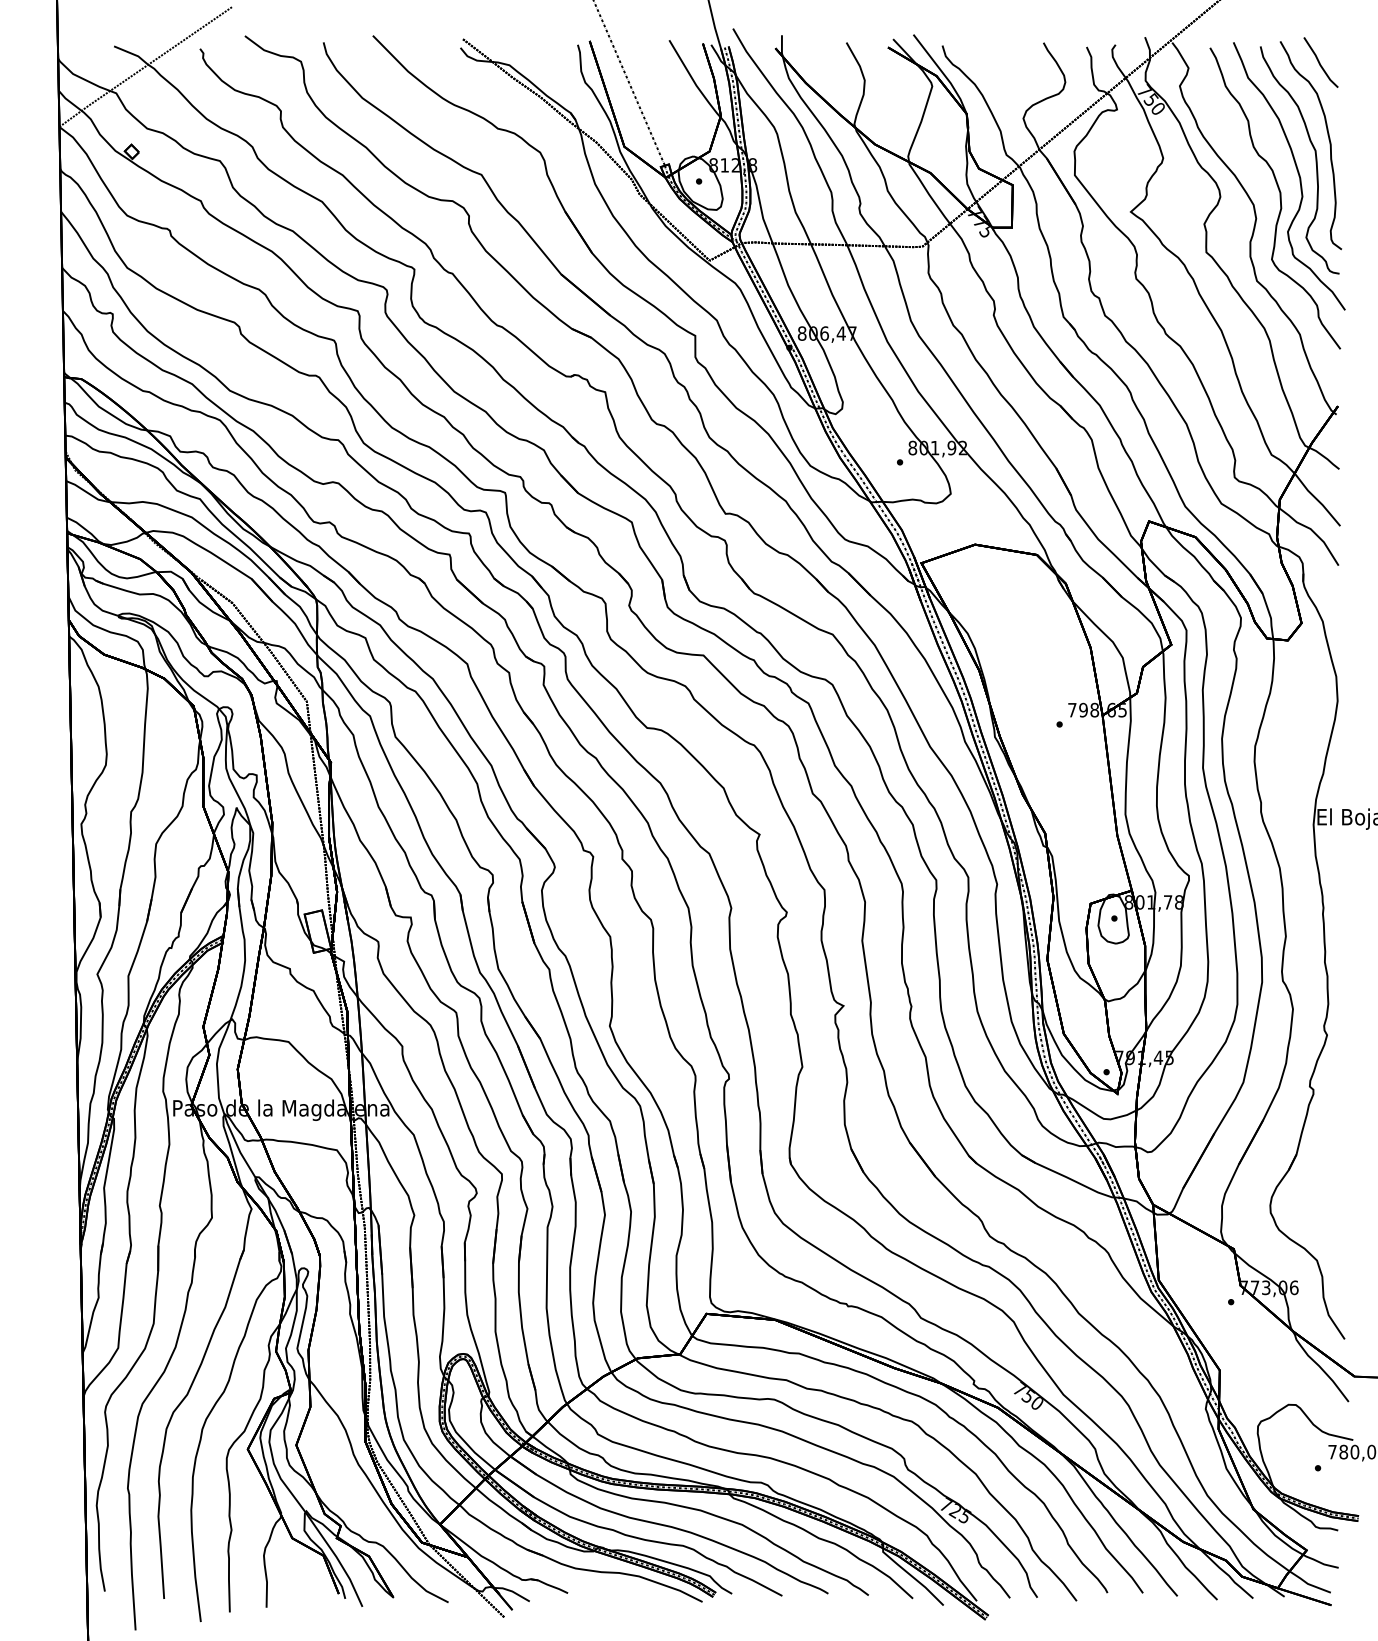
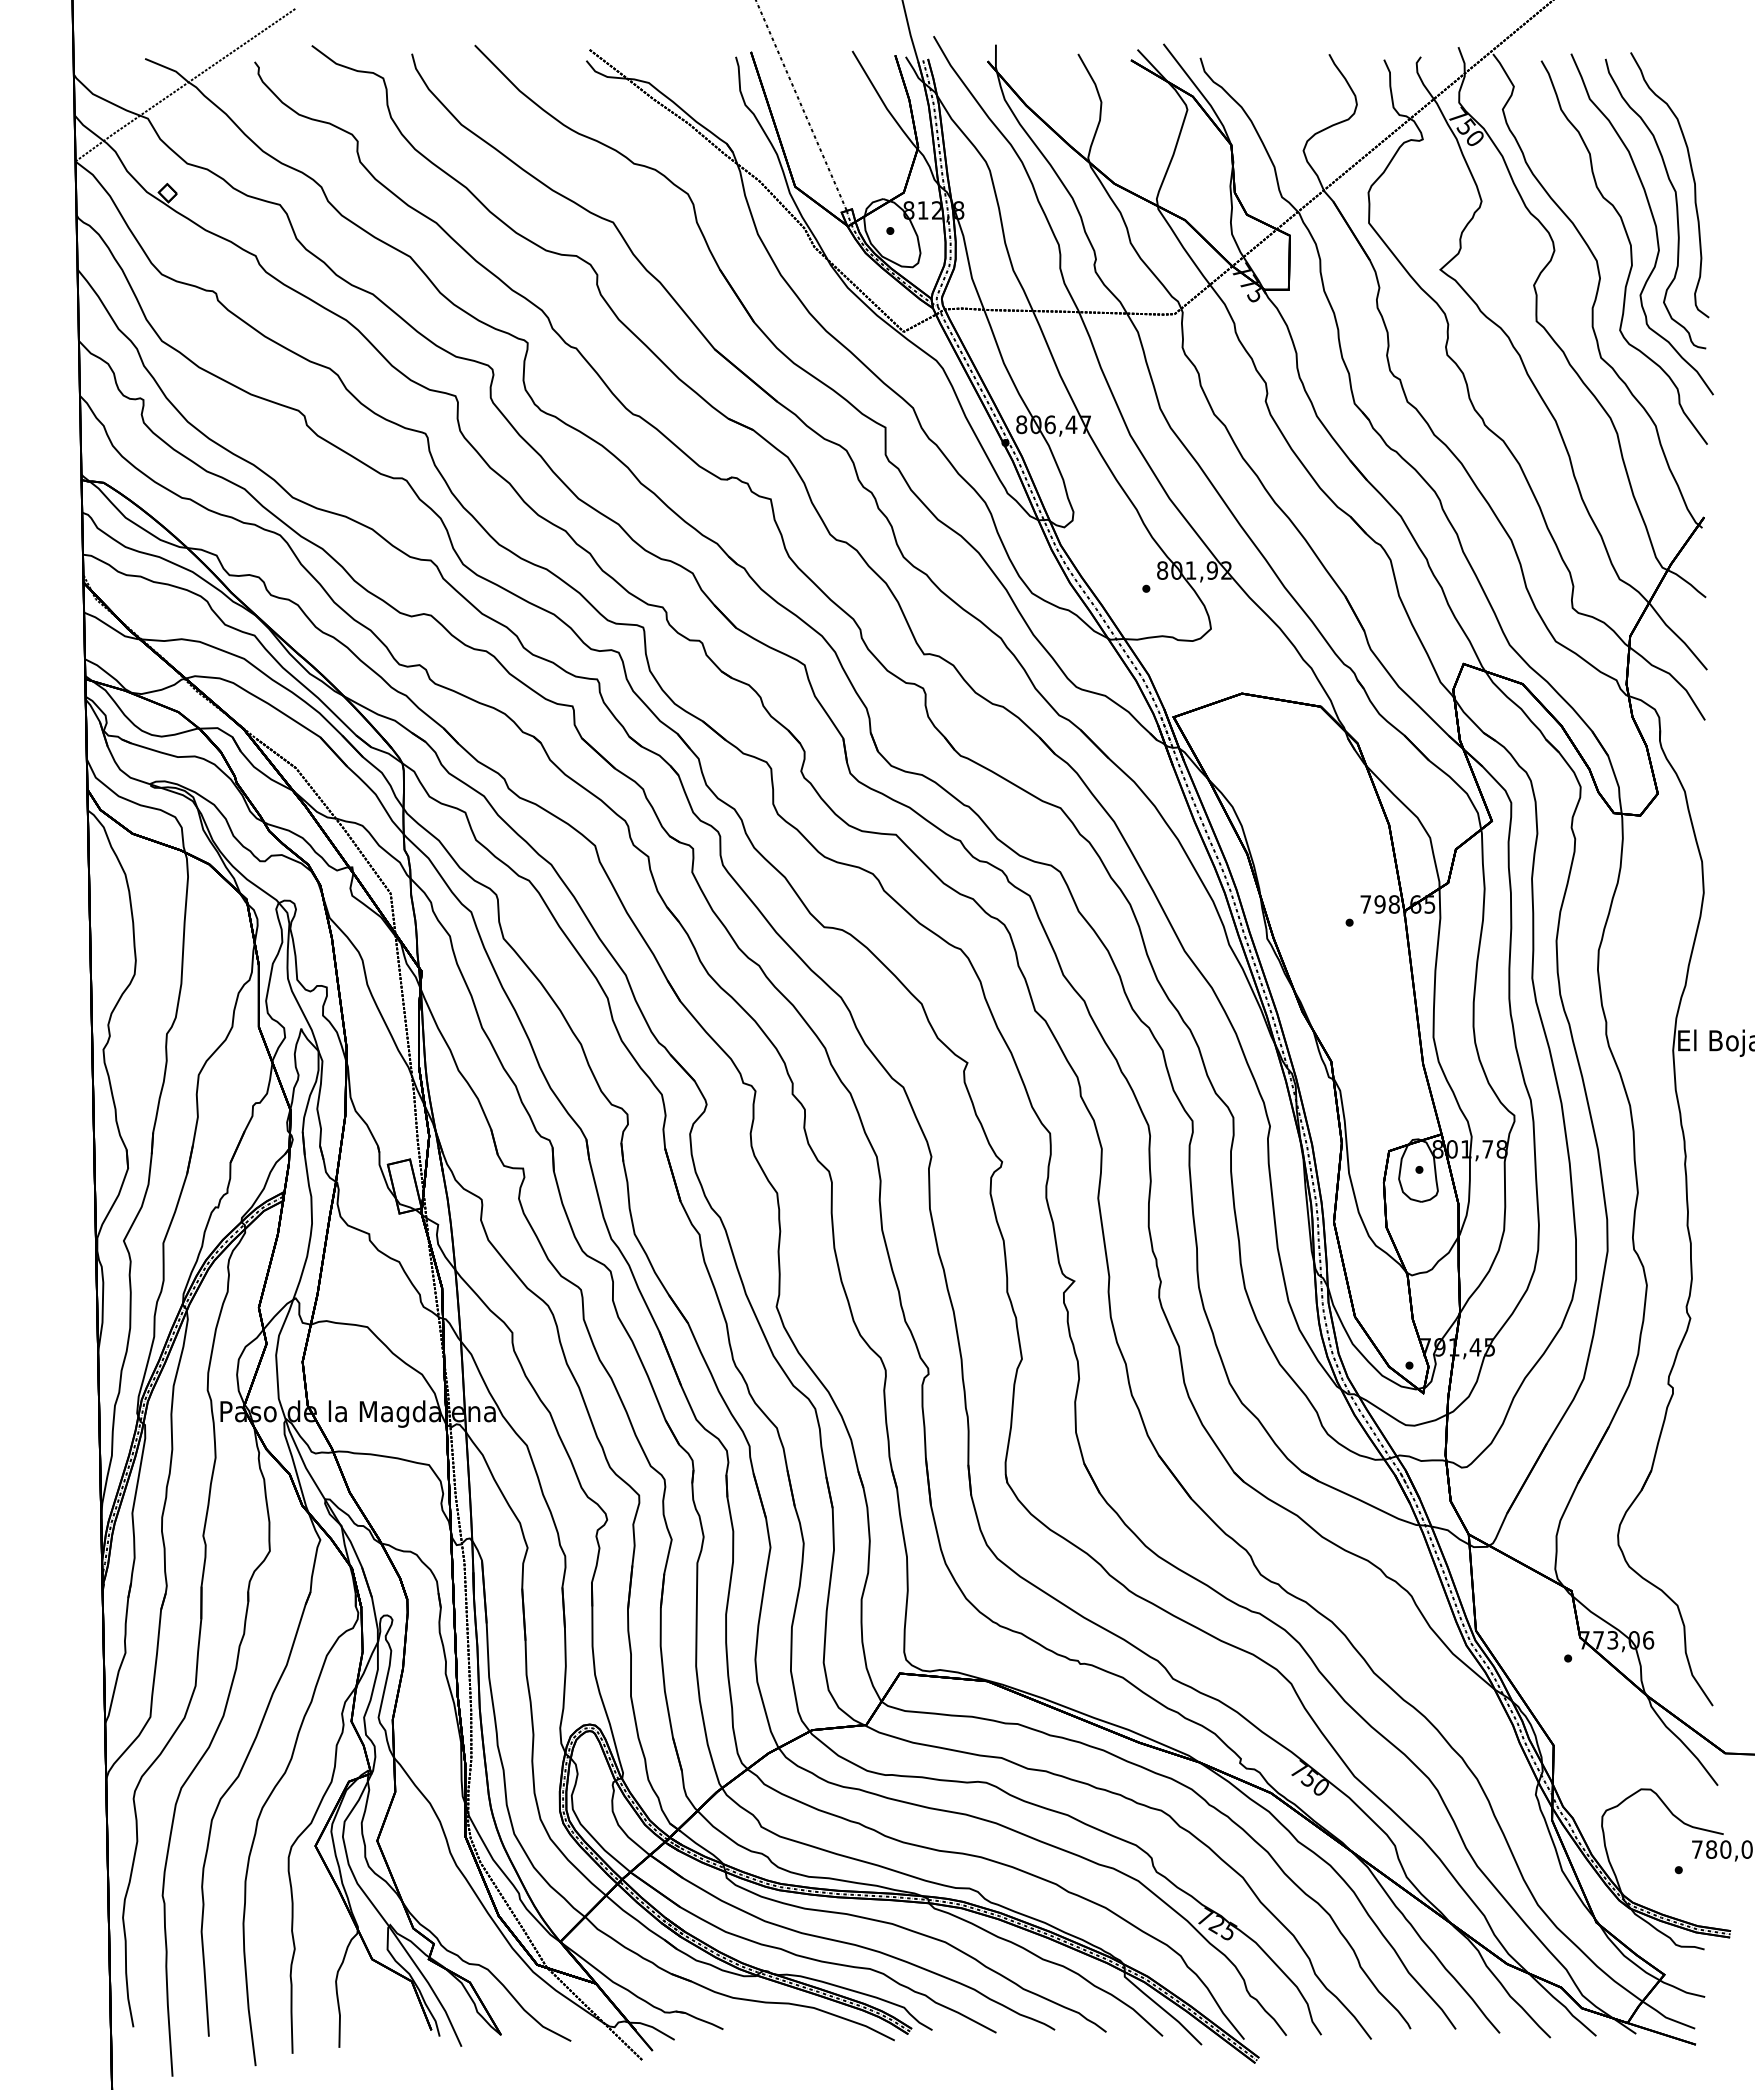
line: (1320, 62) -> (1681, 79), removed

